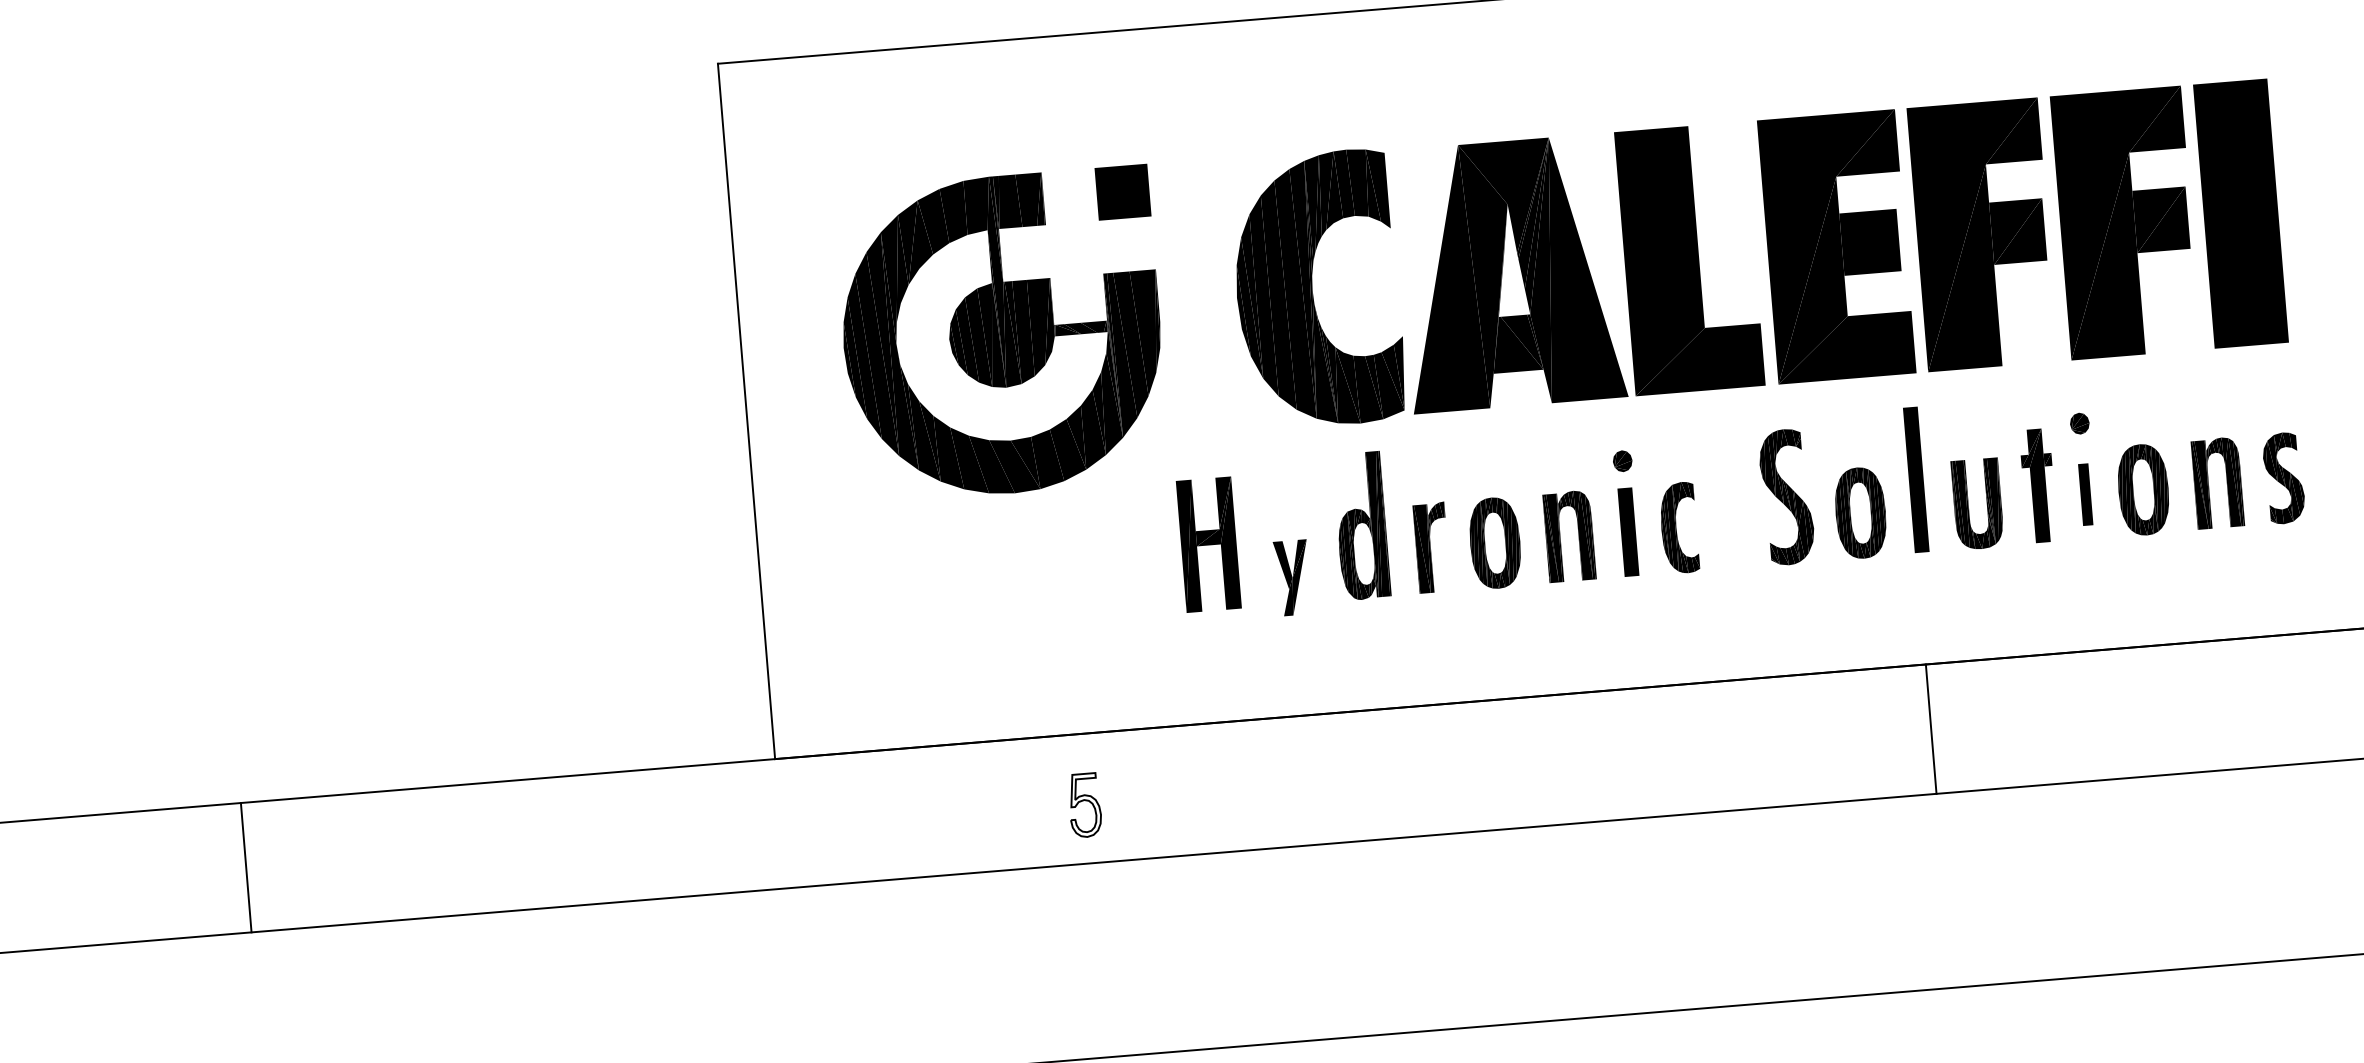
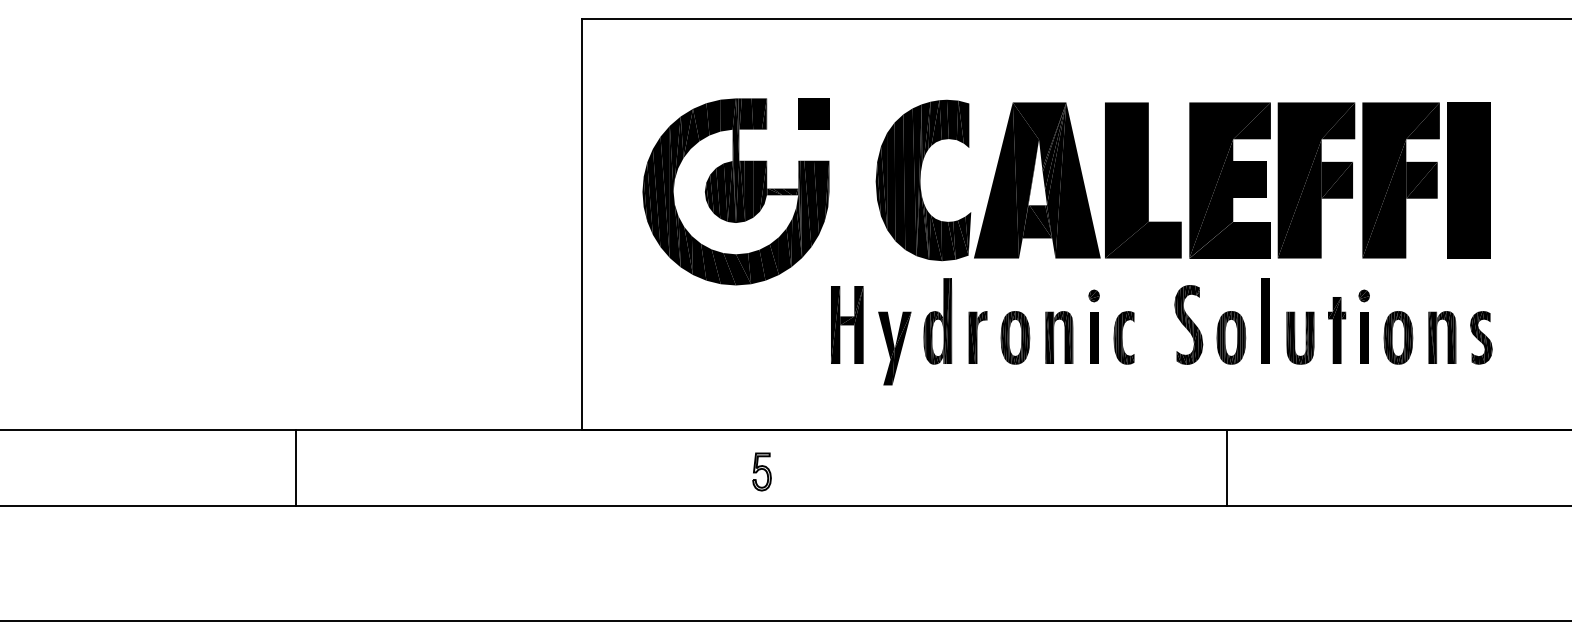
part: (2086, 493) -> (1364, 337), size x1.43
part: (1292, 577) -> (894, 348), size x1.67
line: (1931, 728) -> (1227, 467), moved
line: (245, 866) -> (295, 467), moved

